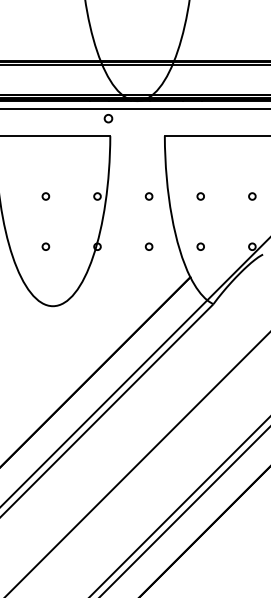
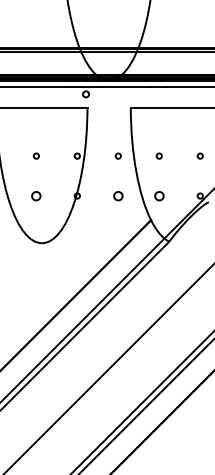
circle: (45, 246) -> (36, 195), size x1.6
circle: (148, 246) -> (117, 195), size x1.6
circle: (200, 246) -> (159, 195), size x1.6

